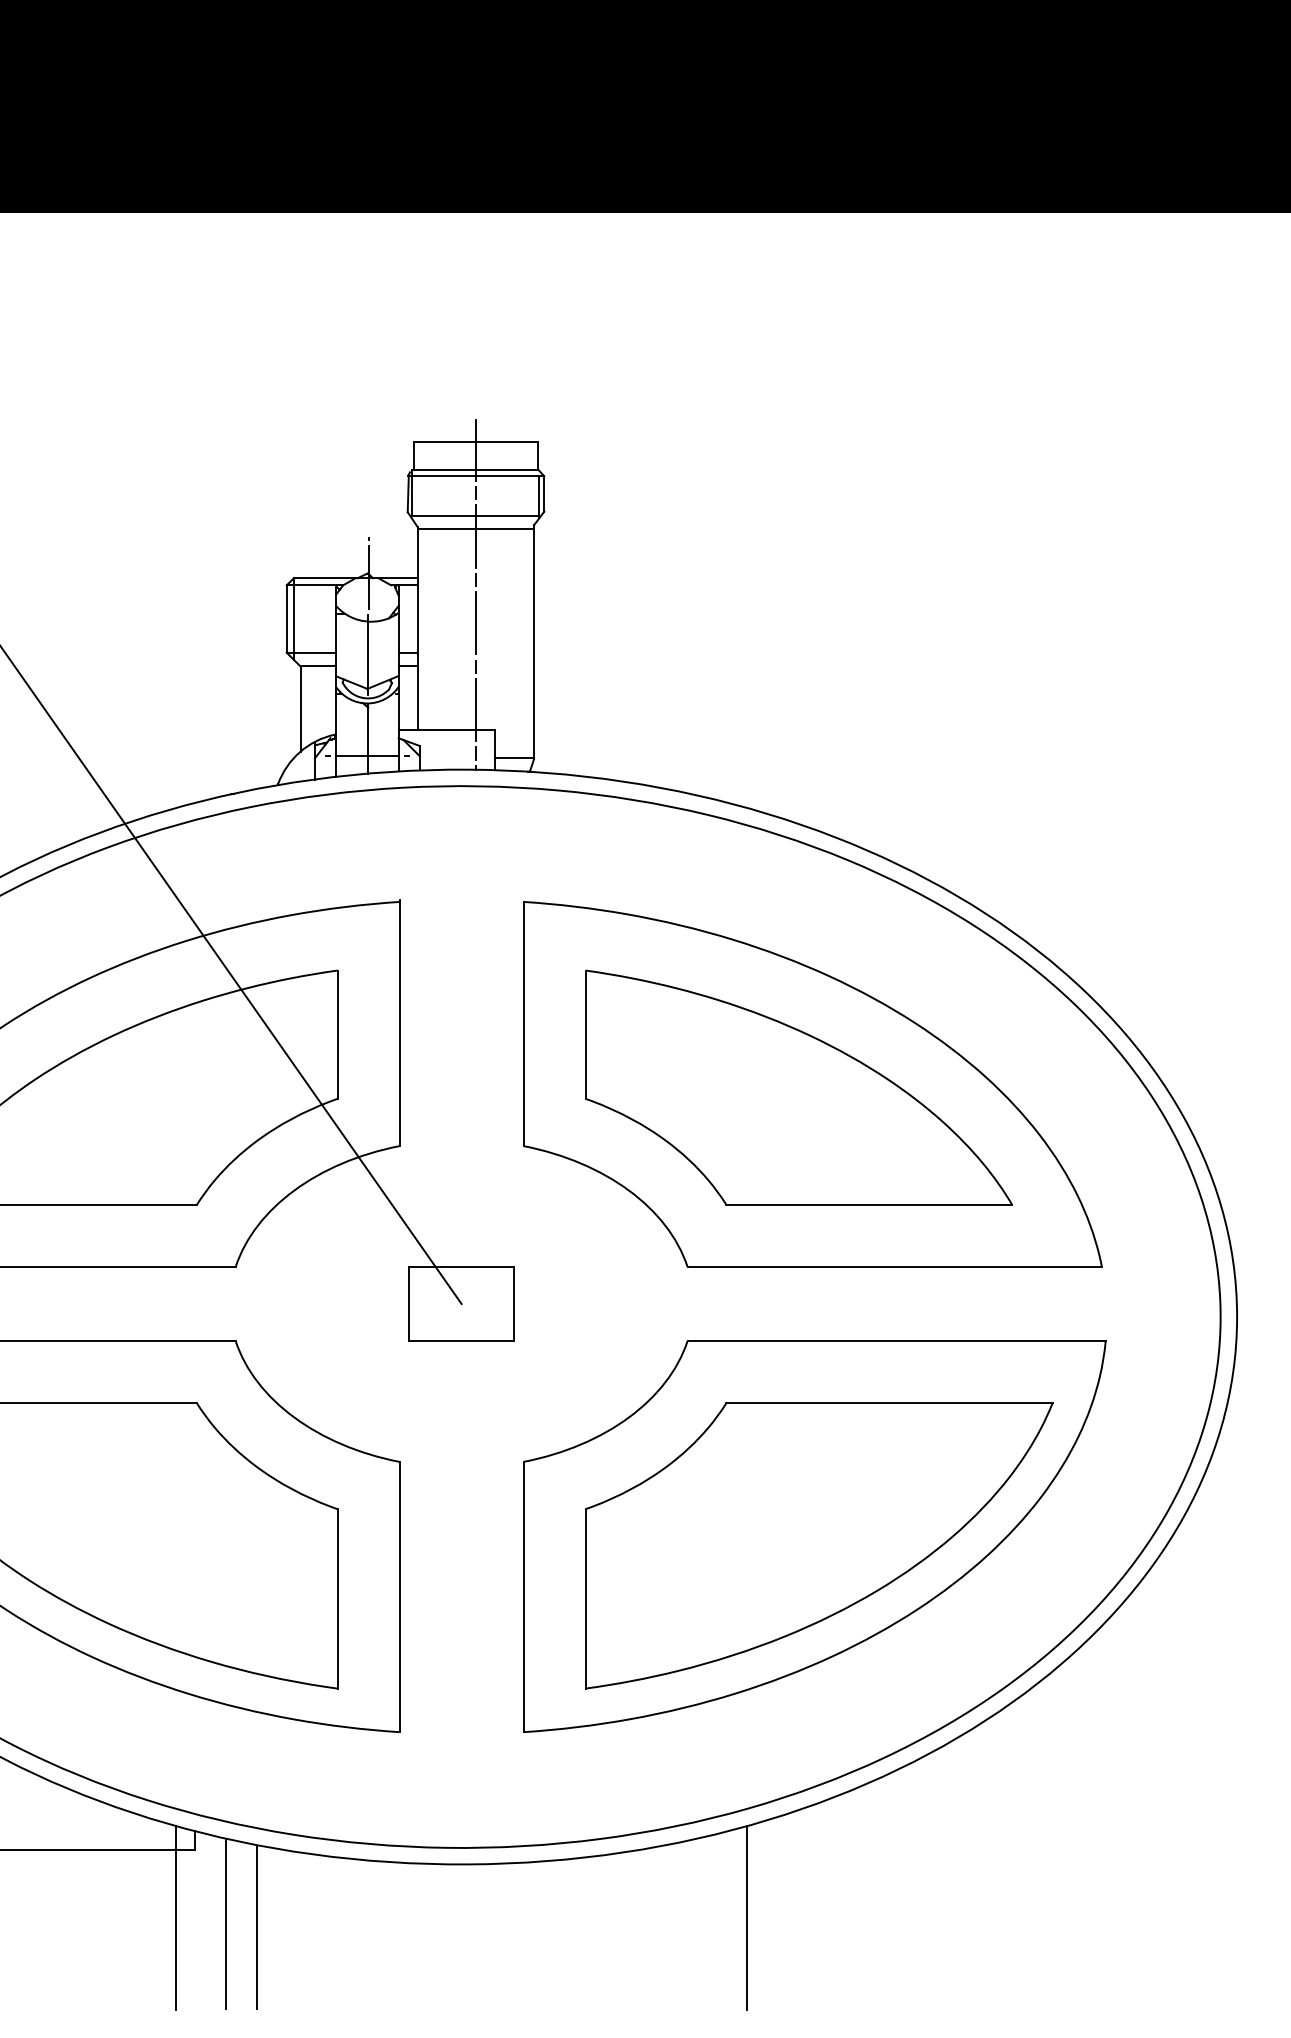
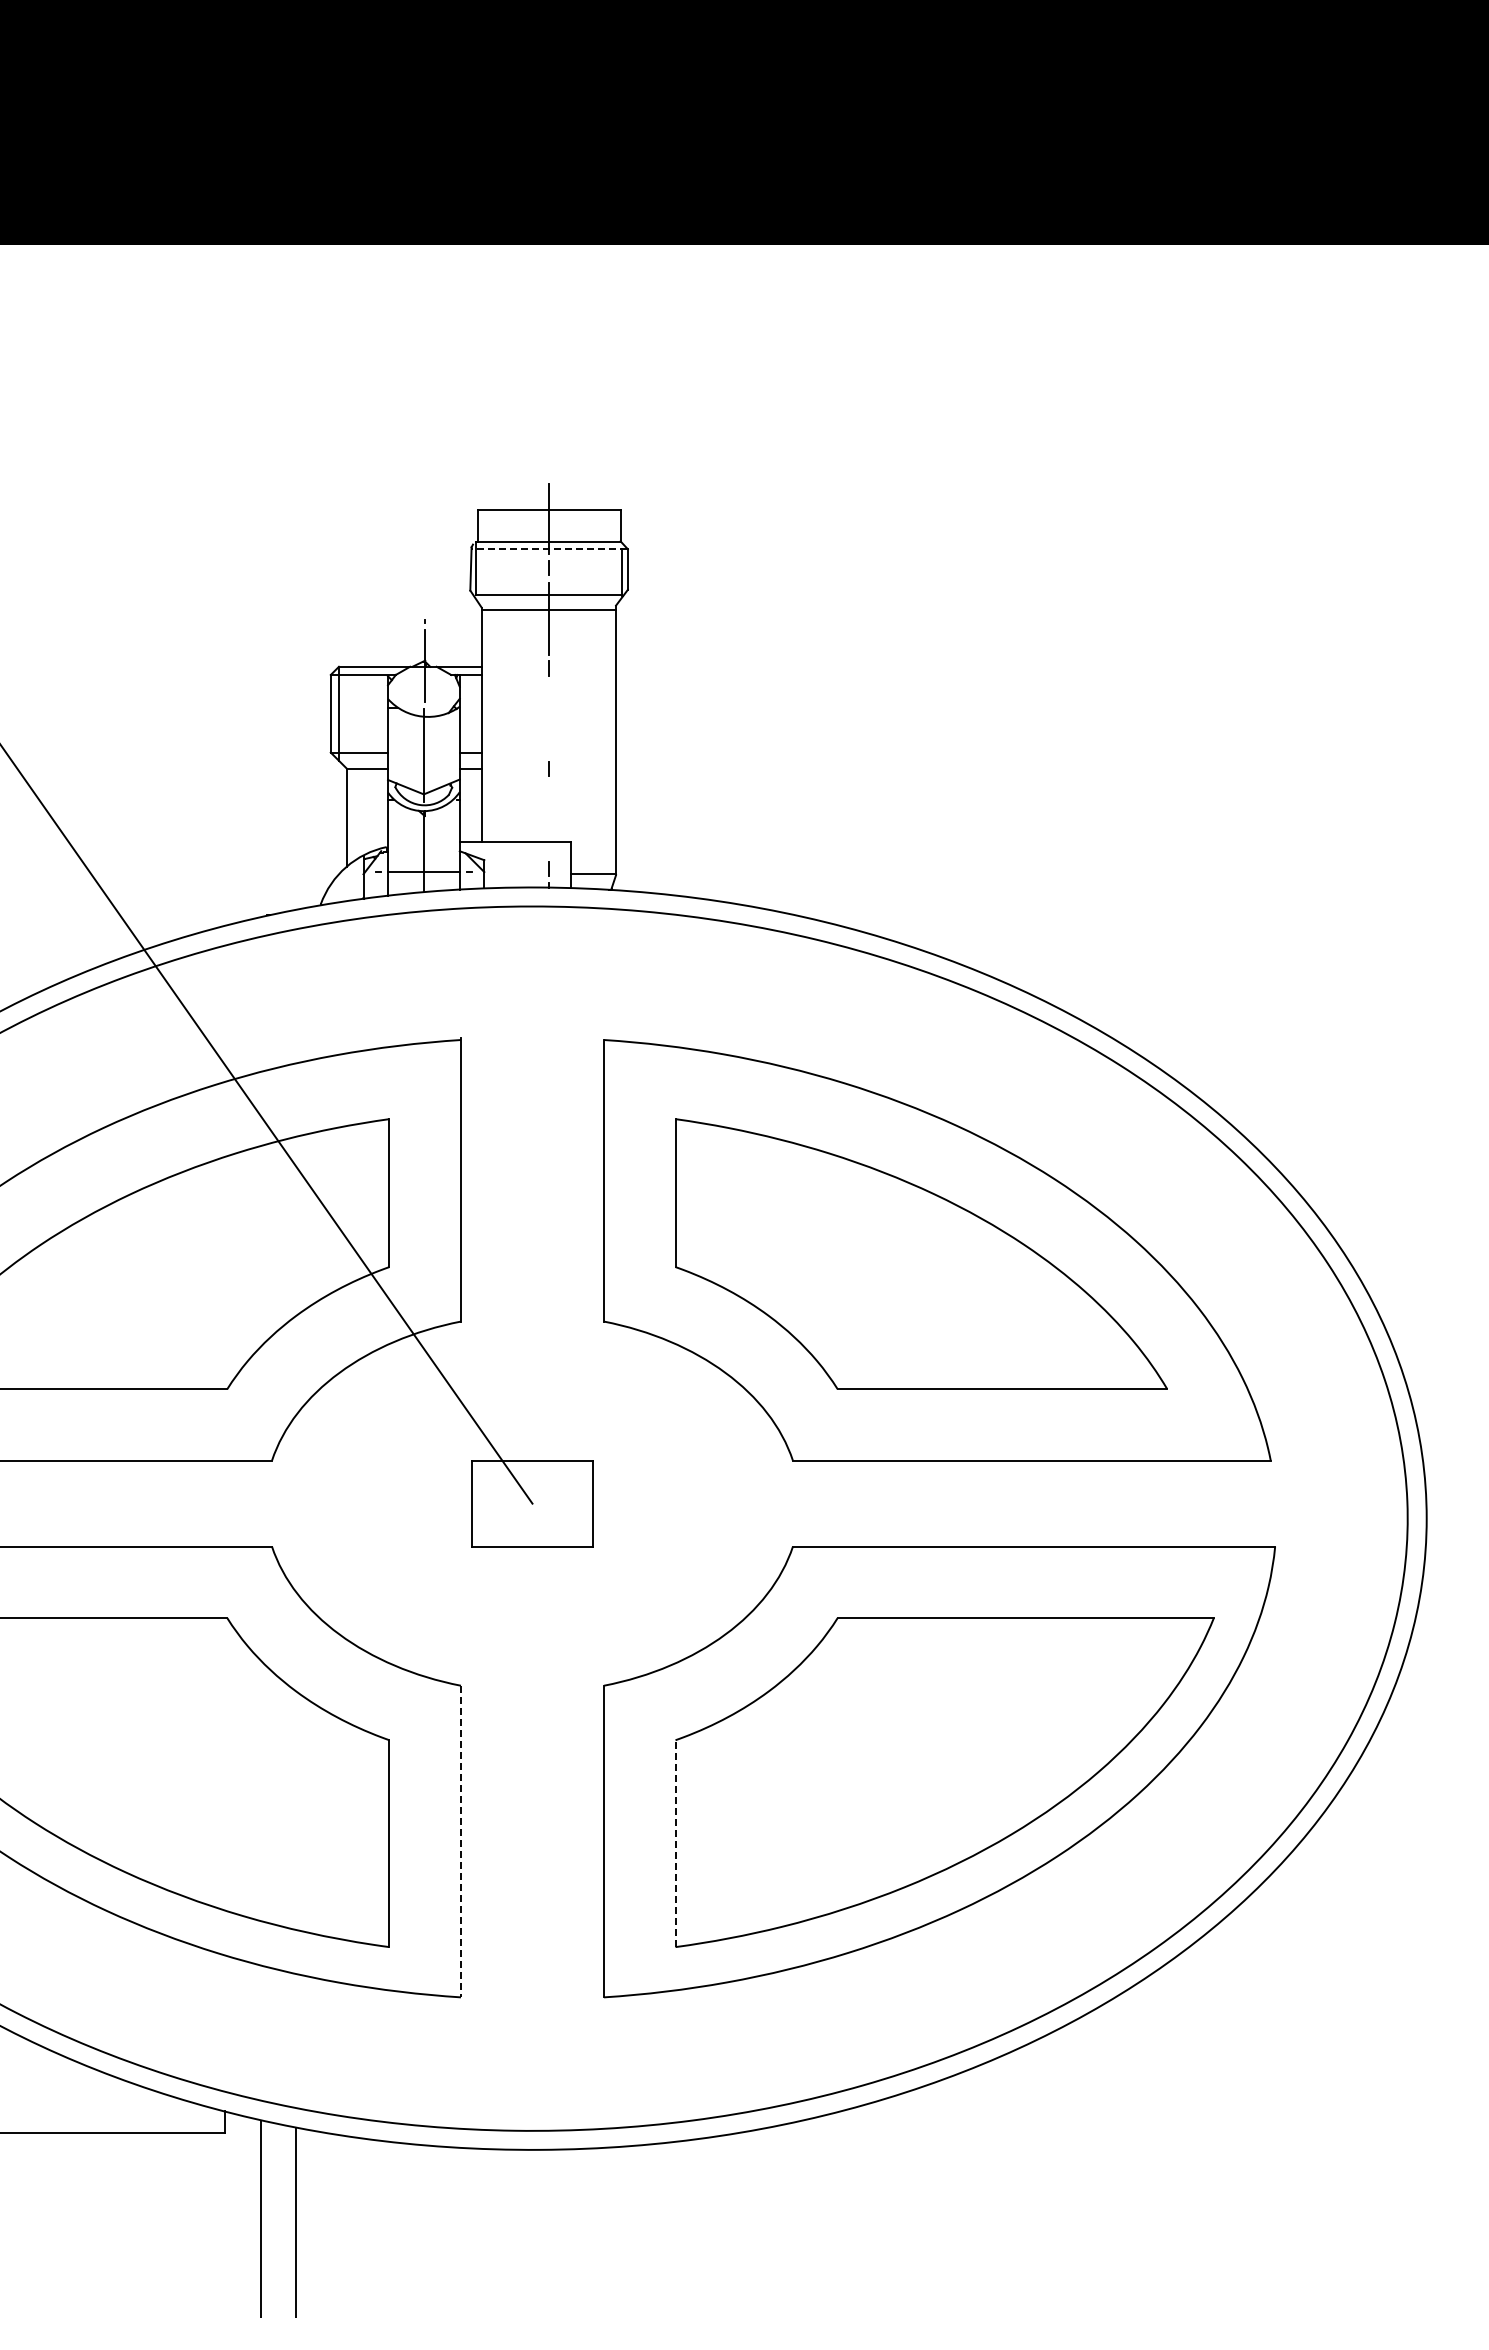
line: (475, 475) -> (548, 548), solid -> dashed
line: (475, 623) -> (548, 718), removed
line: (475, 709) -> (548, 818), removed
line: (399, 1596) -> (460, 1841), solid -> dashed
line: (585, 1598) -> (675, 1843), solid -> dashed
line: (176, 1917) -> (203, 2211), removed
line: (746, 1917) -> (861, 2211), removed

